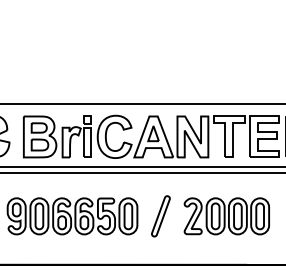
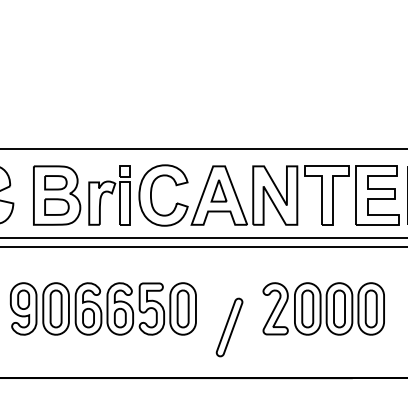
part: (160, 216) -> (228, 327), moved

